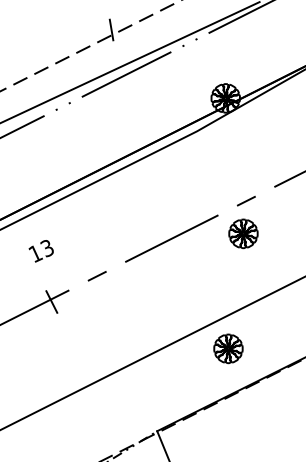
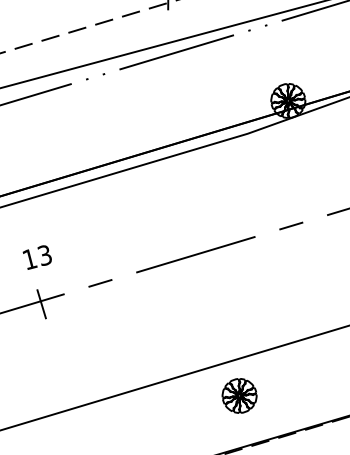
part: (243, 233) -> (281, 263), removed
text: (40, 251) -> (36, 257), moved

